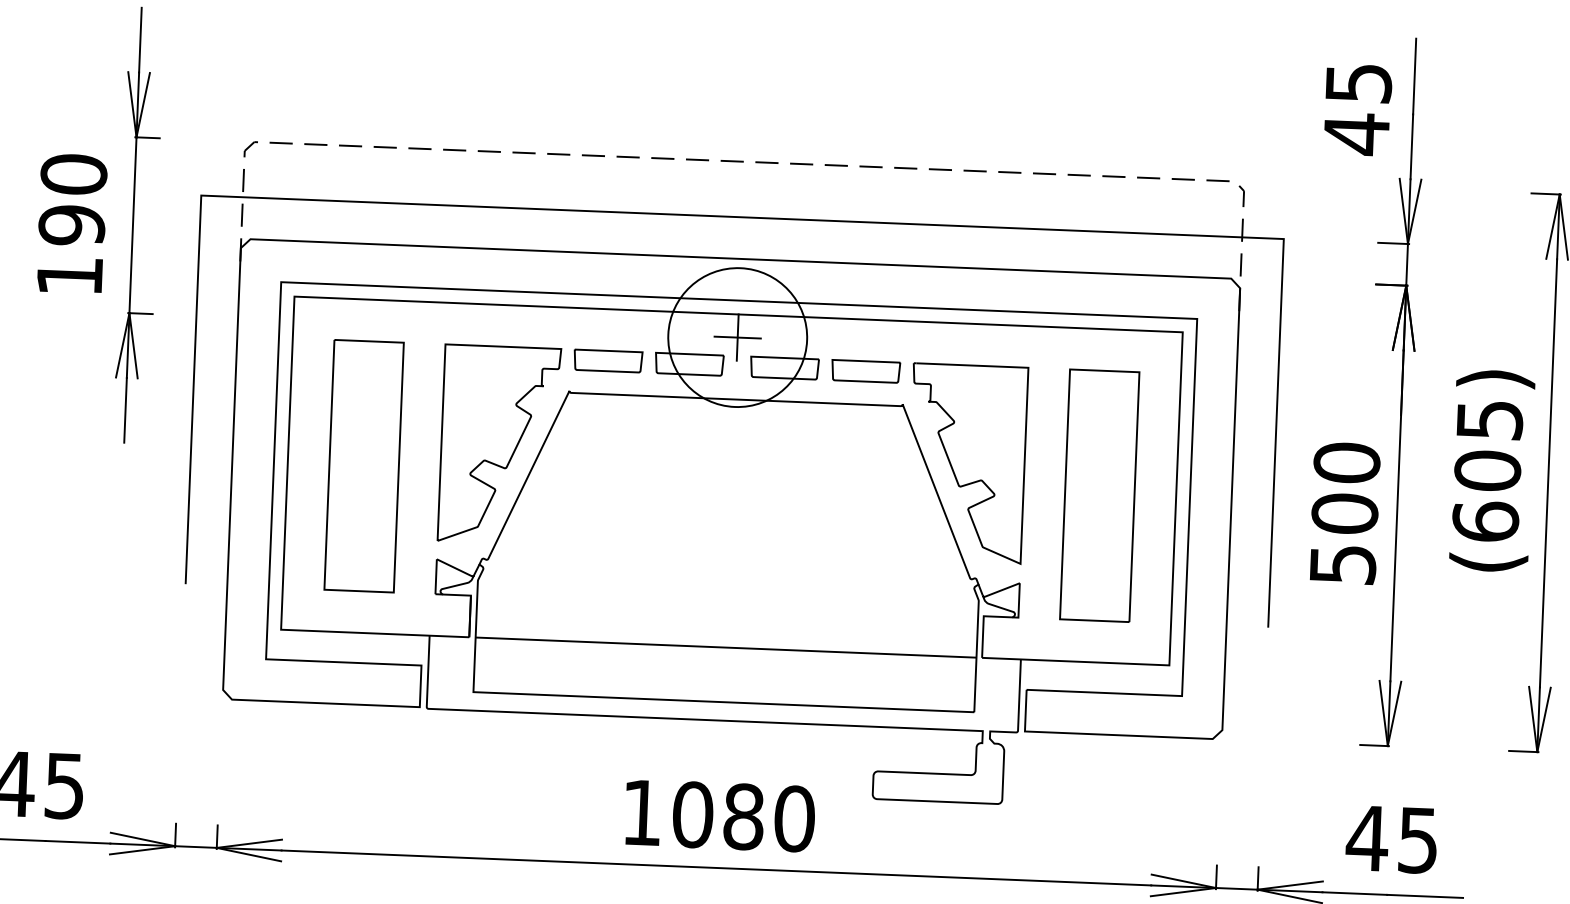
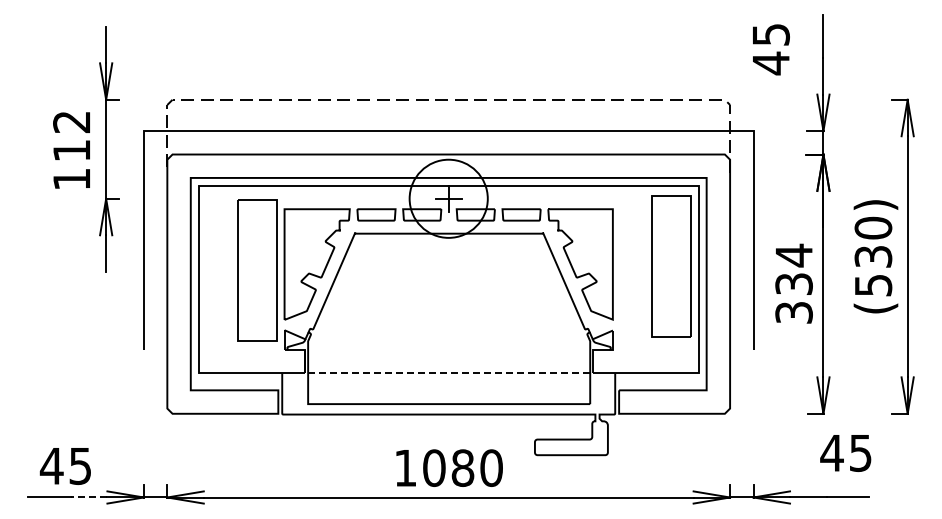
text: (1358, 109) -> (771, 49), moved
text: (72, 200) -> (71, 136), 190 -> 112
part: (364, 466) -> (257, 270), moved
text: (1487, 470) -> (873, 256), (605) -> (530)
part: (1099, 495) -> (671, 266), moved
text: (1343, 512) -> (793, 283), 500 -> 334
line: (726, 647) -> (449, 373), solid -> dashed
text: (1391, 839) -> (845, 453), moved
line: (76, 842) -> (88, 497), solid -> dashed

